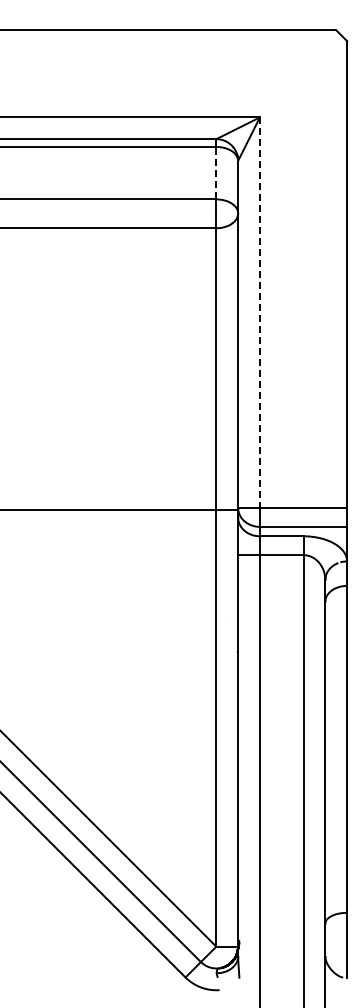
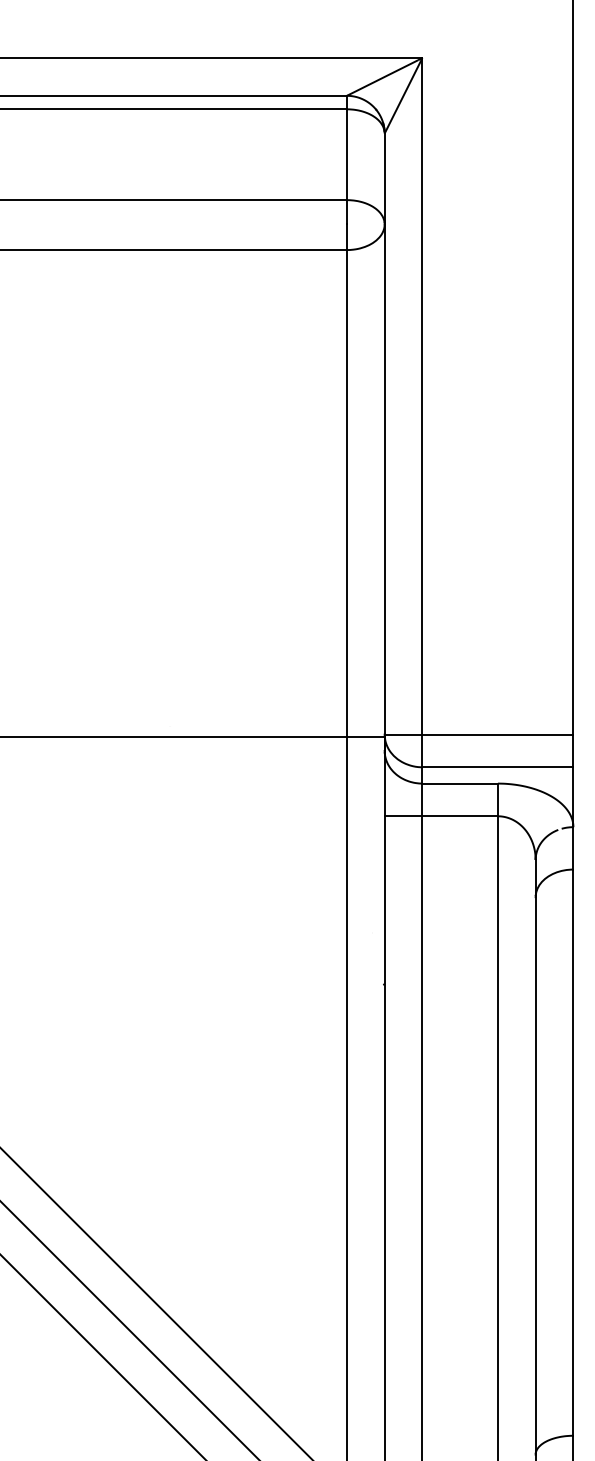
line: (216, 172) -> (347, 153), dashed -> solid
line: (259, 313) -> (421, 397), dashed -> solid

